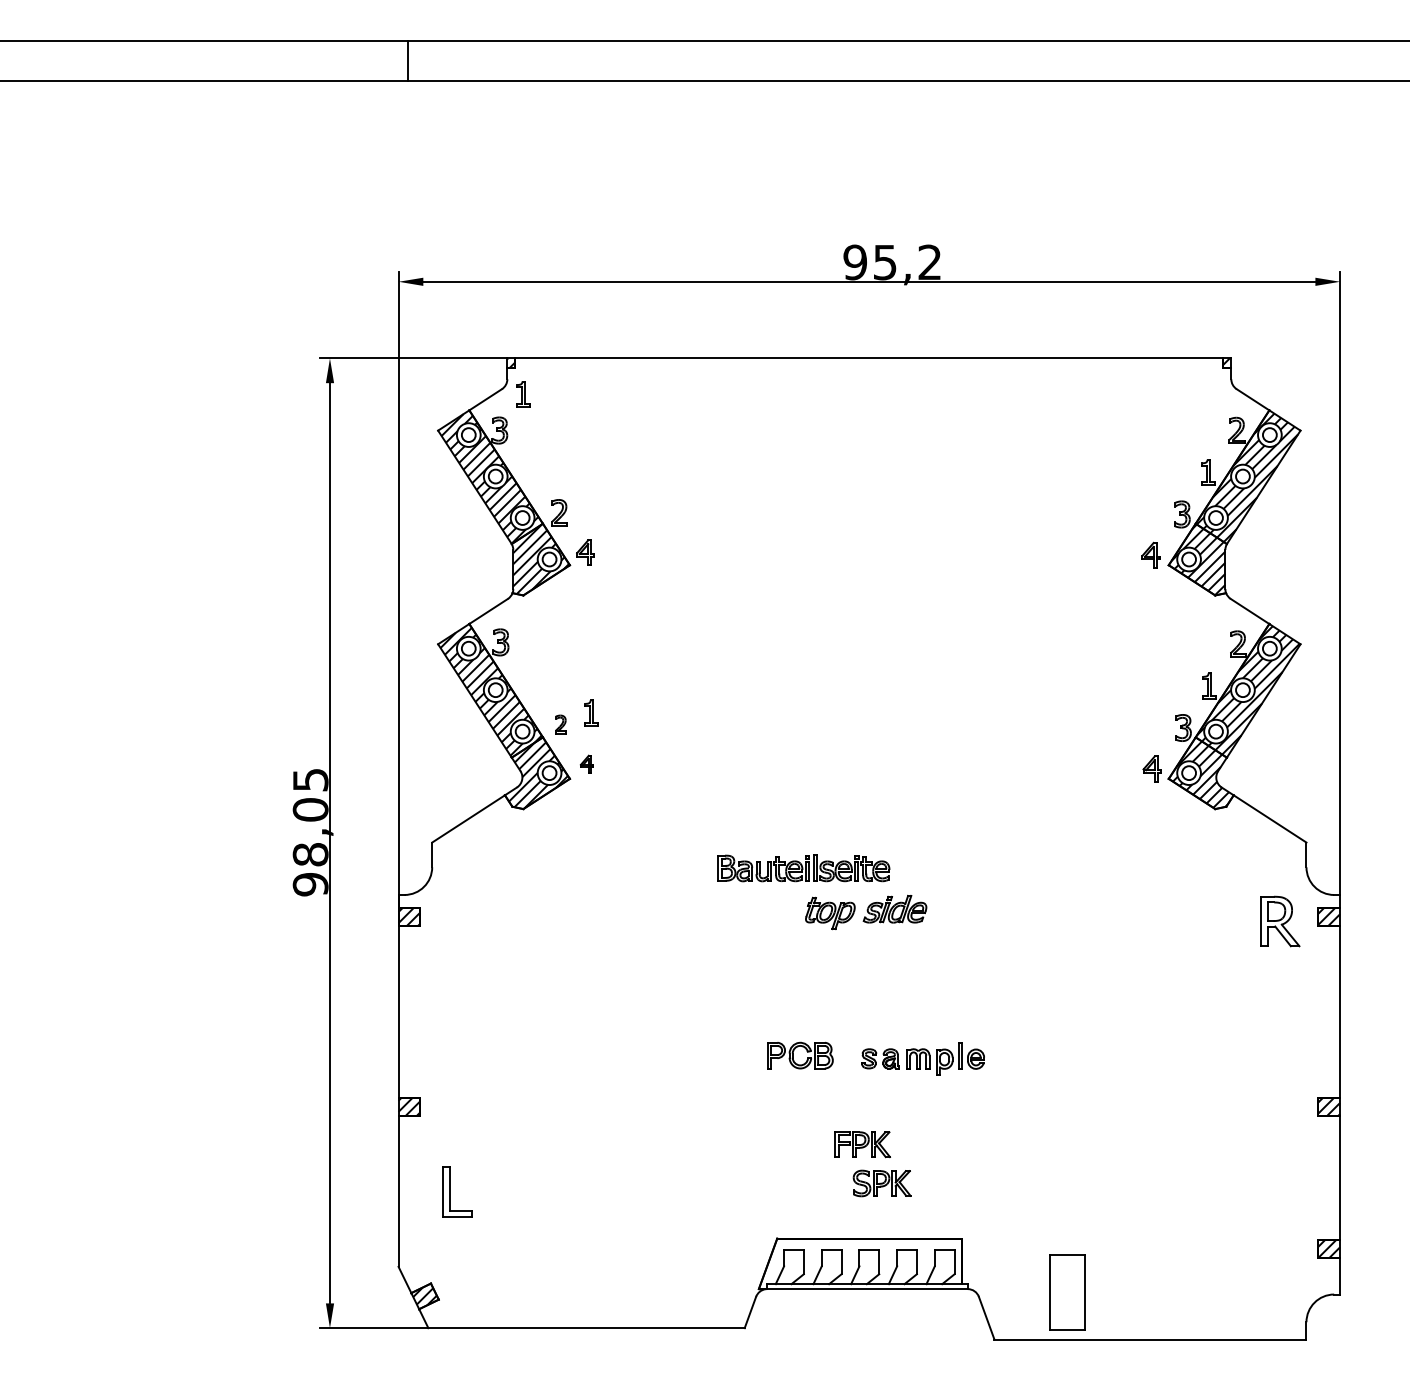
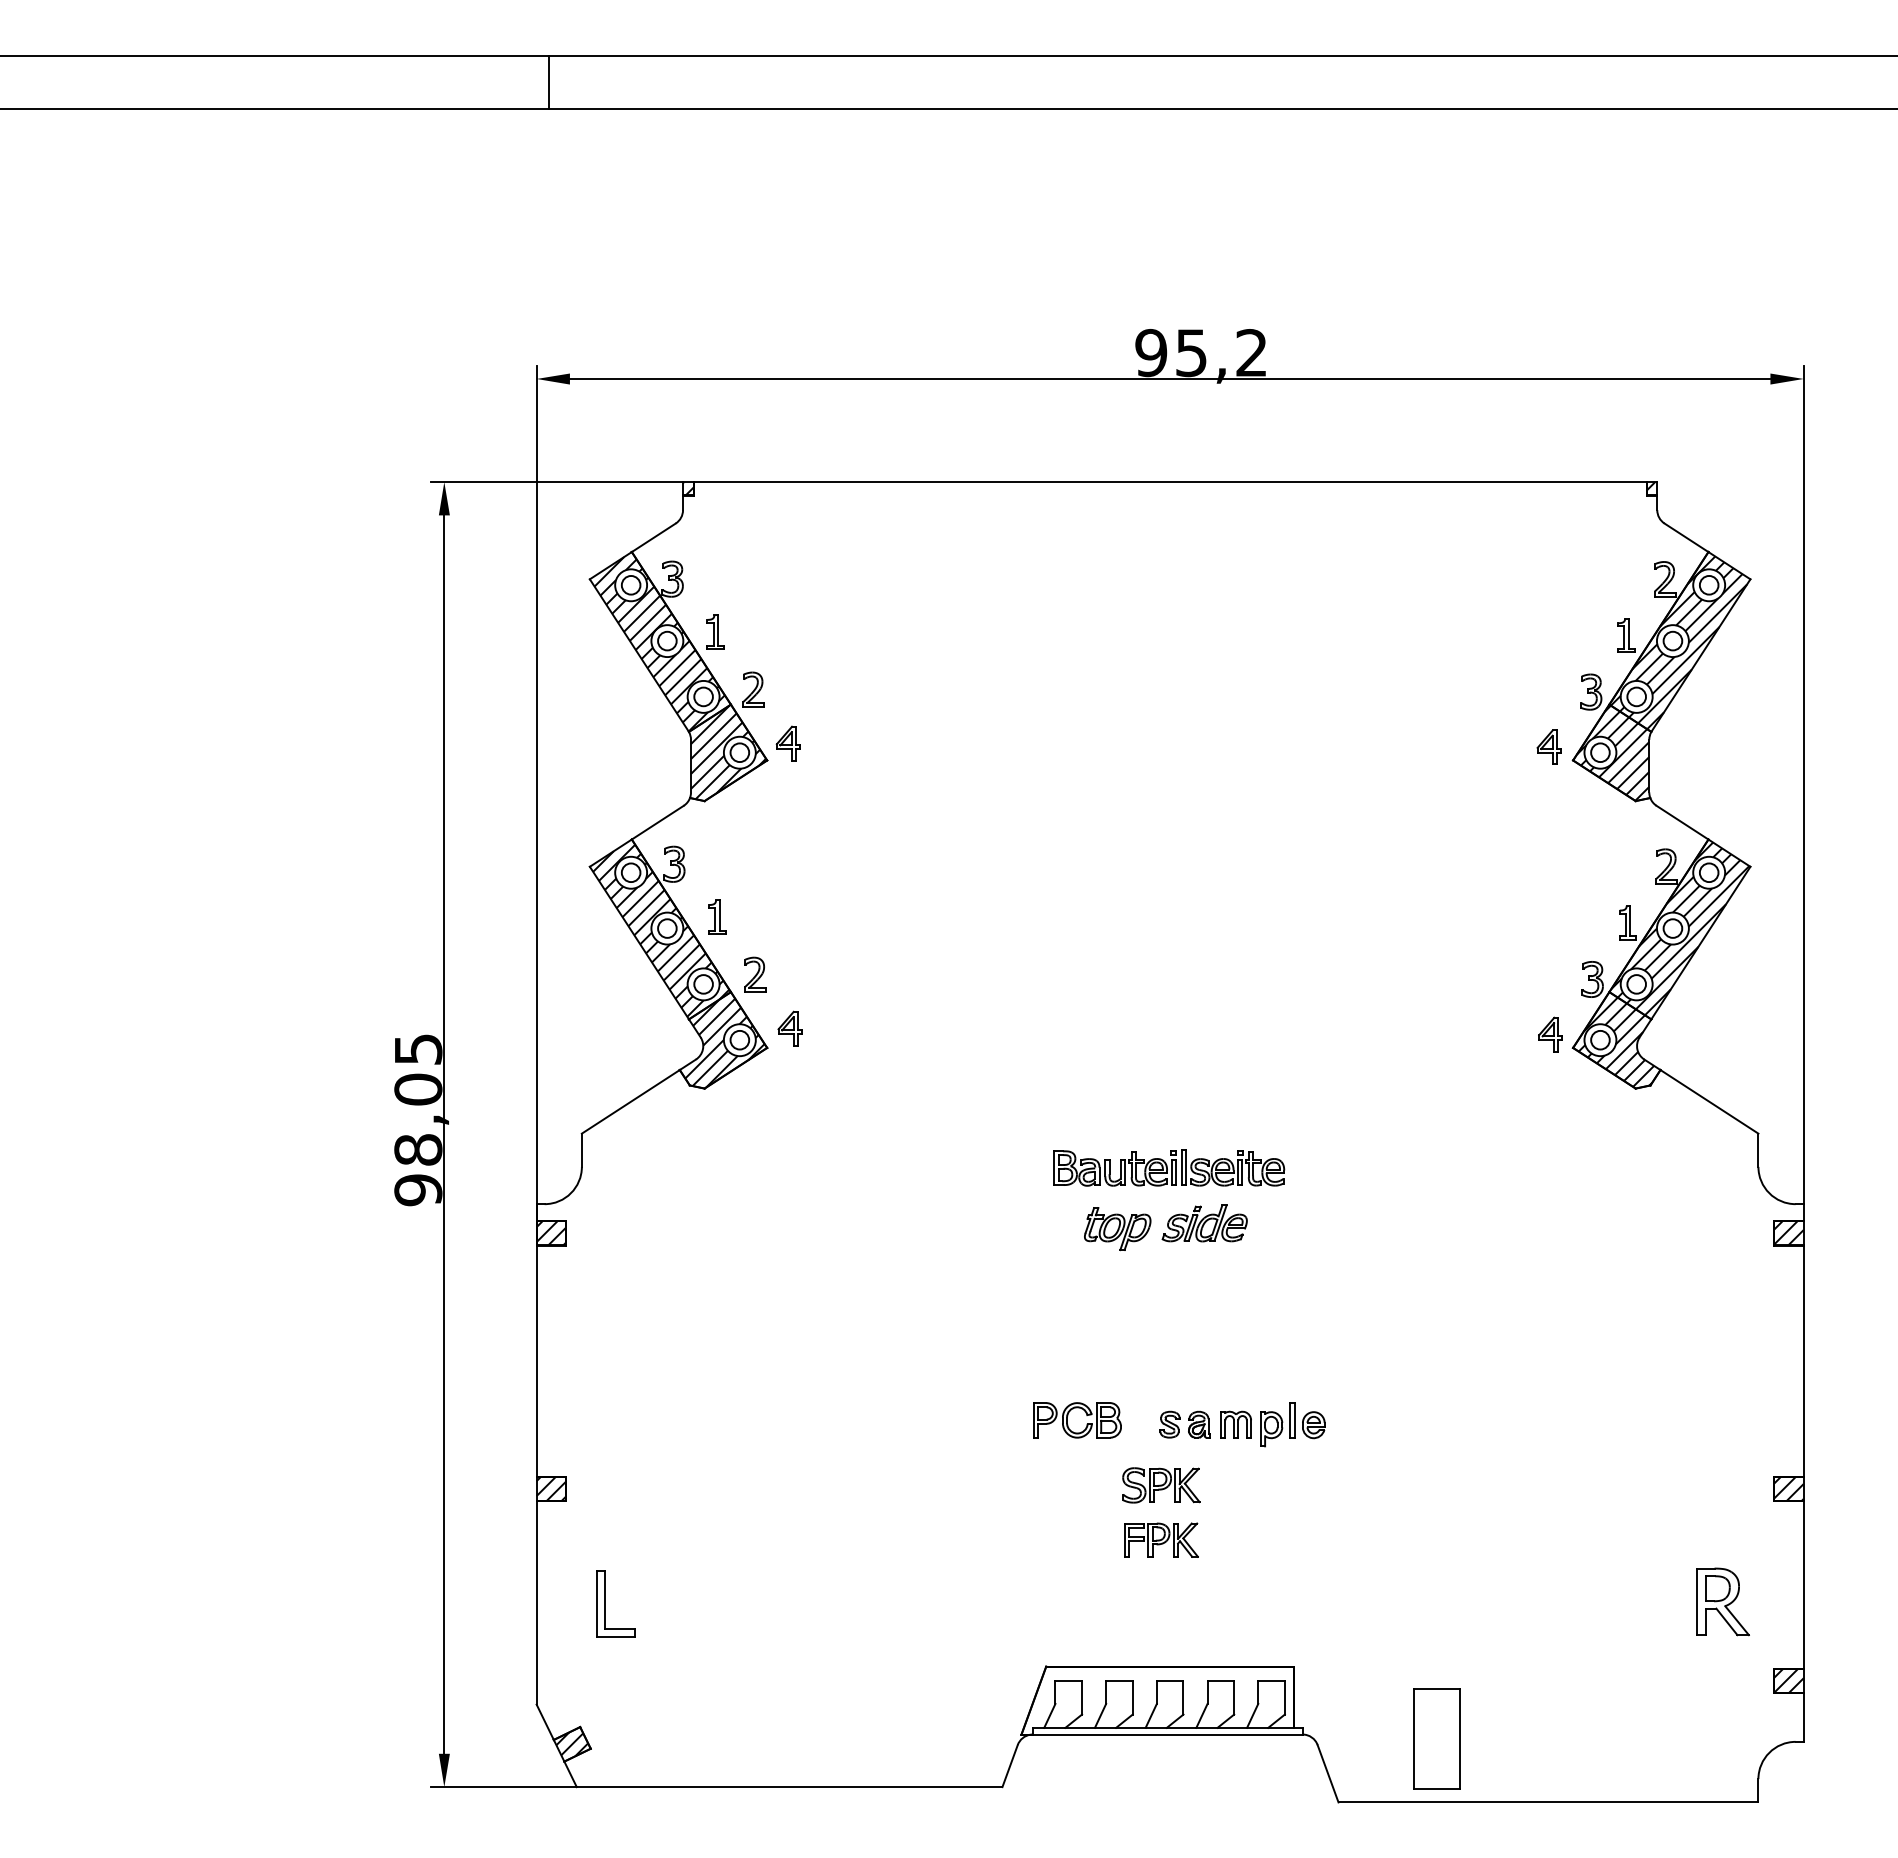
part: (523, 393) -> (715, 631), moved
part: (591, 712) -> (717, 916), moved
part: (561, 724) -> (755, 974), size x1.43
part: (586, 764) -> (789, 1028), size x1.43
part: (804, 867) -> (1169, 1167), moved
part: (1279, 921) -> (1722, 1601), moved
part: (882, 1183) -> (1161, 1485), moved

